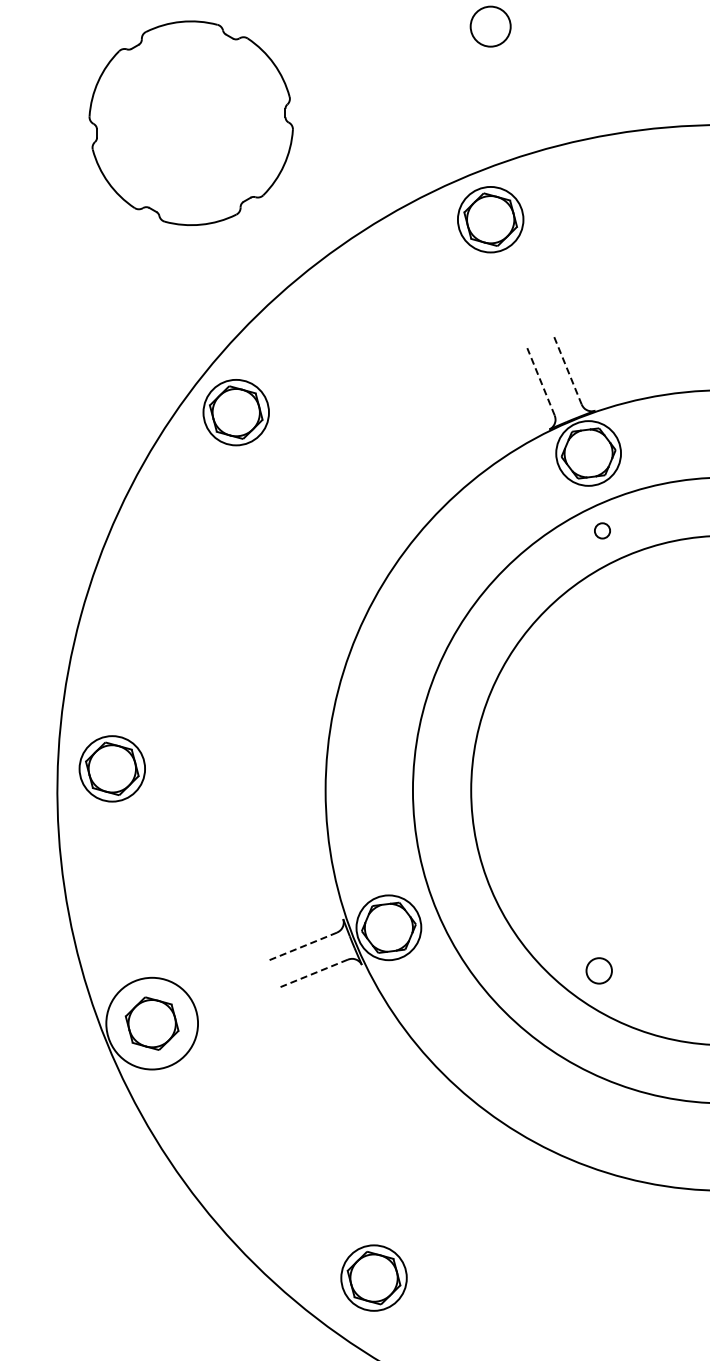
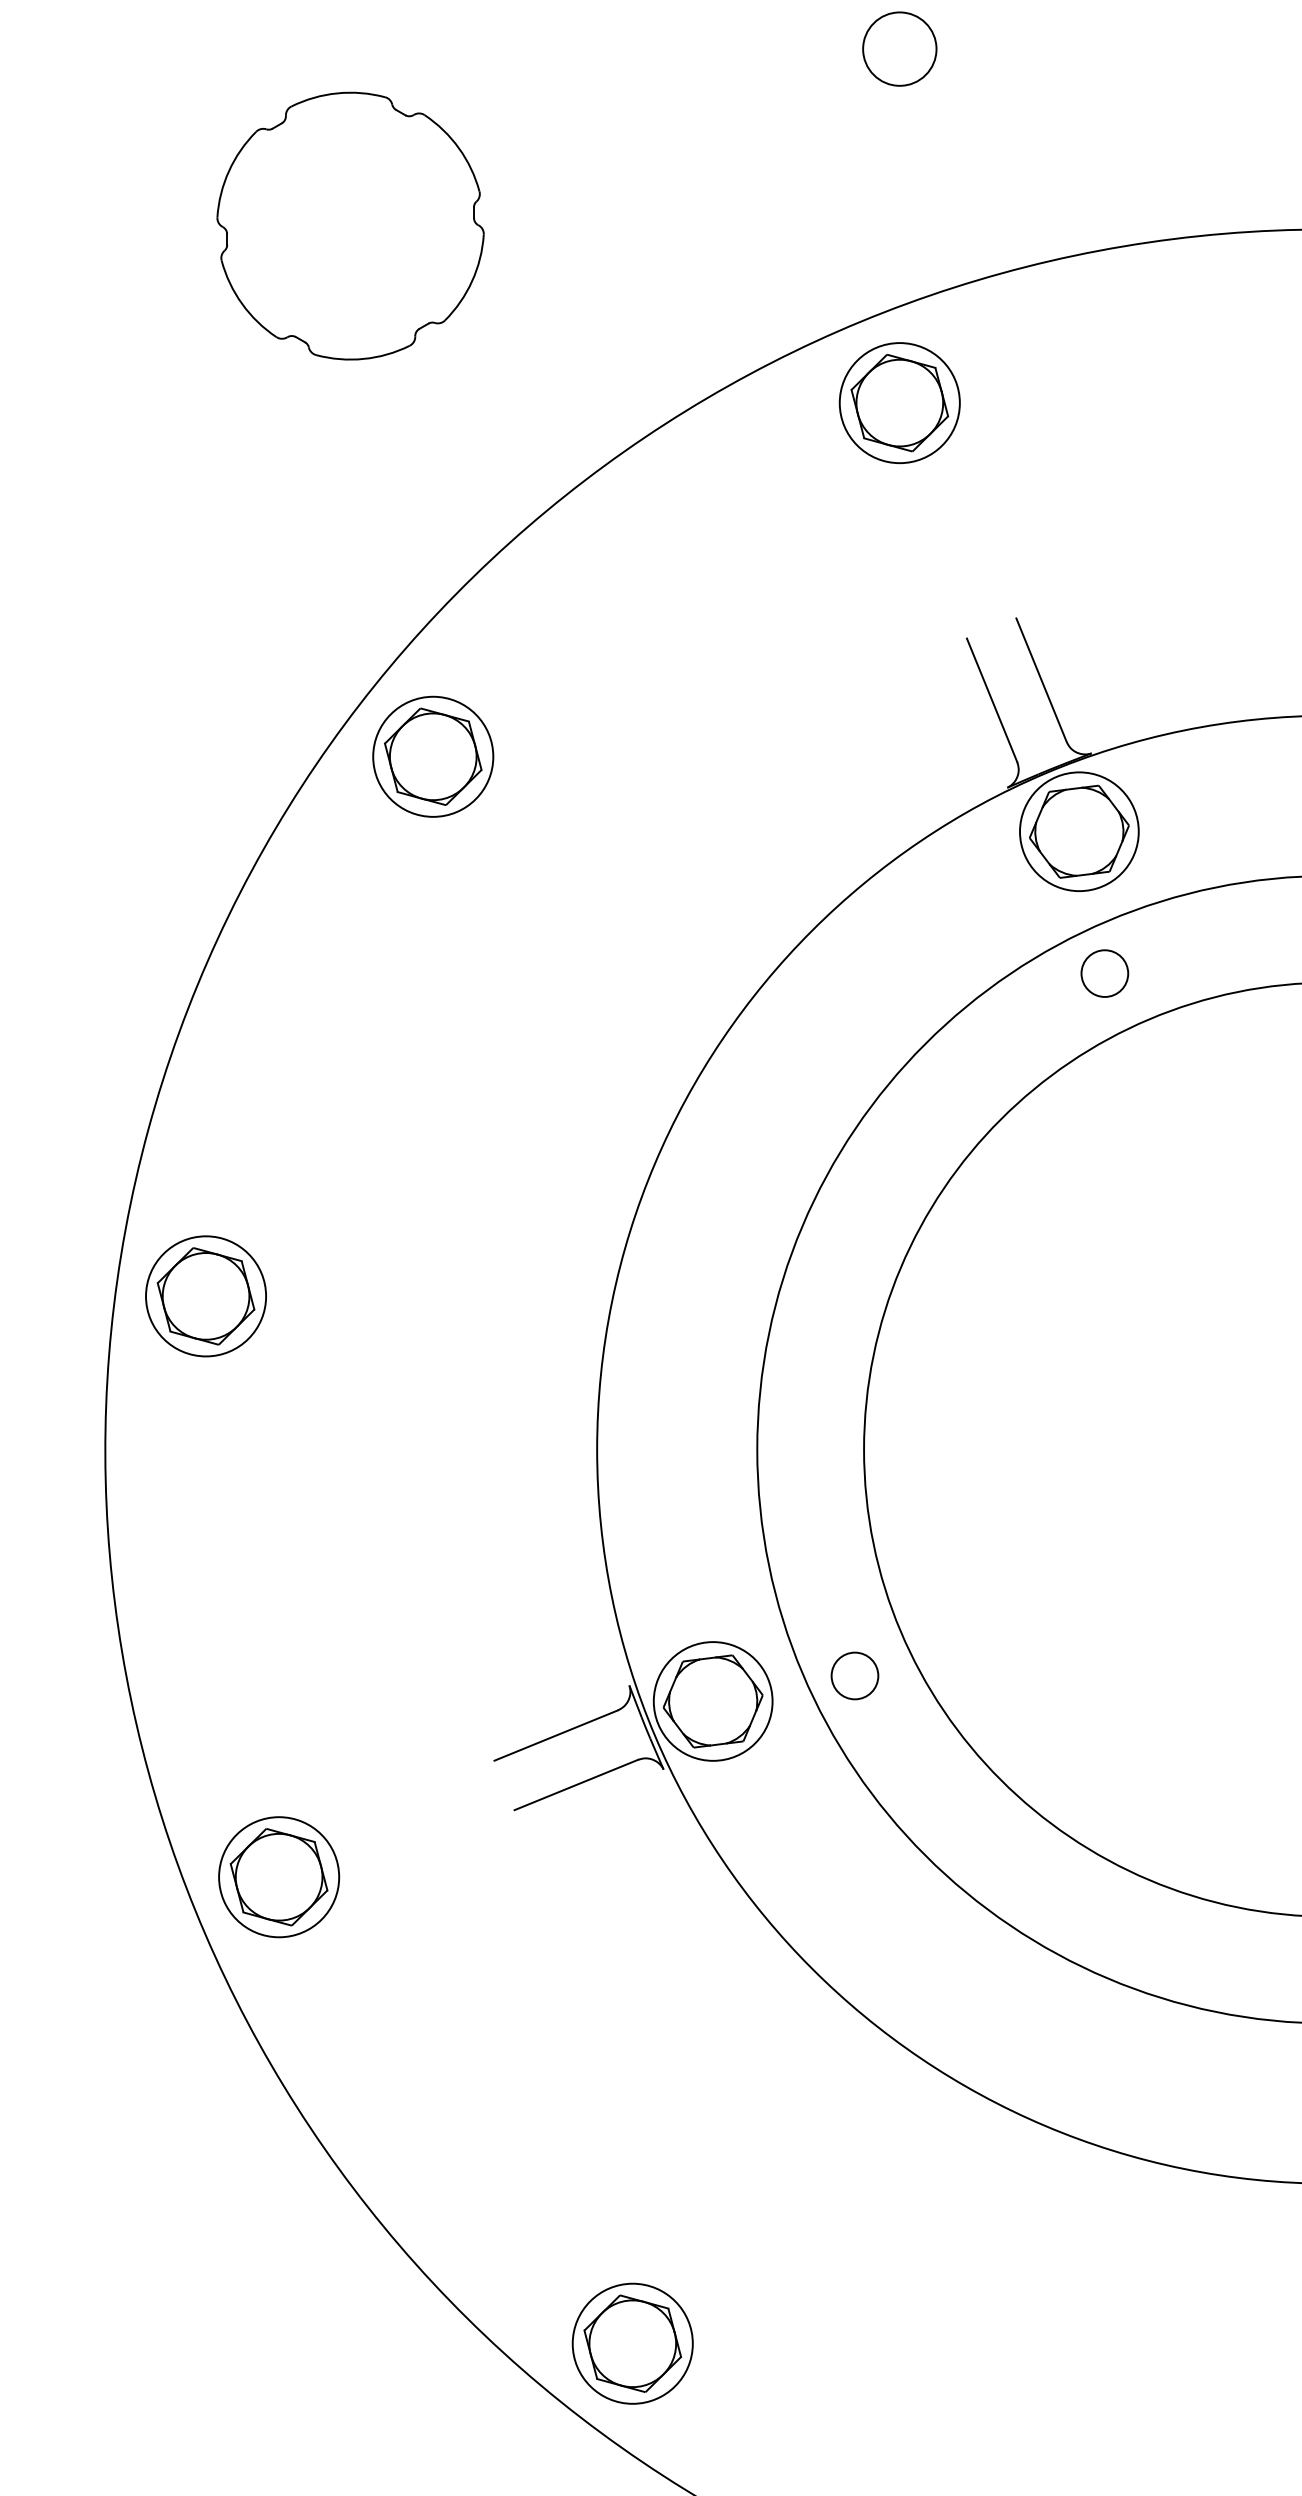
part: (190, 122) -> (349, 224), size x0.71
line: (568, 371) -> (1042, 681), dashed -> solid
line: (540, 381) -> (991, 699), dashed -> solid
circle: (602, 530) -> (1104, 972), size x1.67
part: (111, 768) -> (204, 1295), moved
line: (303, 946) -> (556, 1735), dashed -> solid
circle: (598, 970) -> (853, 1675), moved
line: (313, 973) -> (574, 1785), dashed -> solid
circle: (151, 1023) -> (277, 1876), size x0.71
part: (373, 1277) -> (631, 2342), moved

